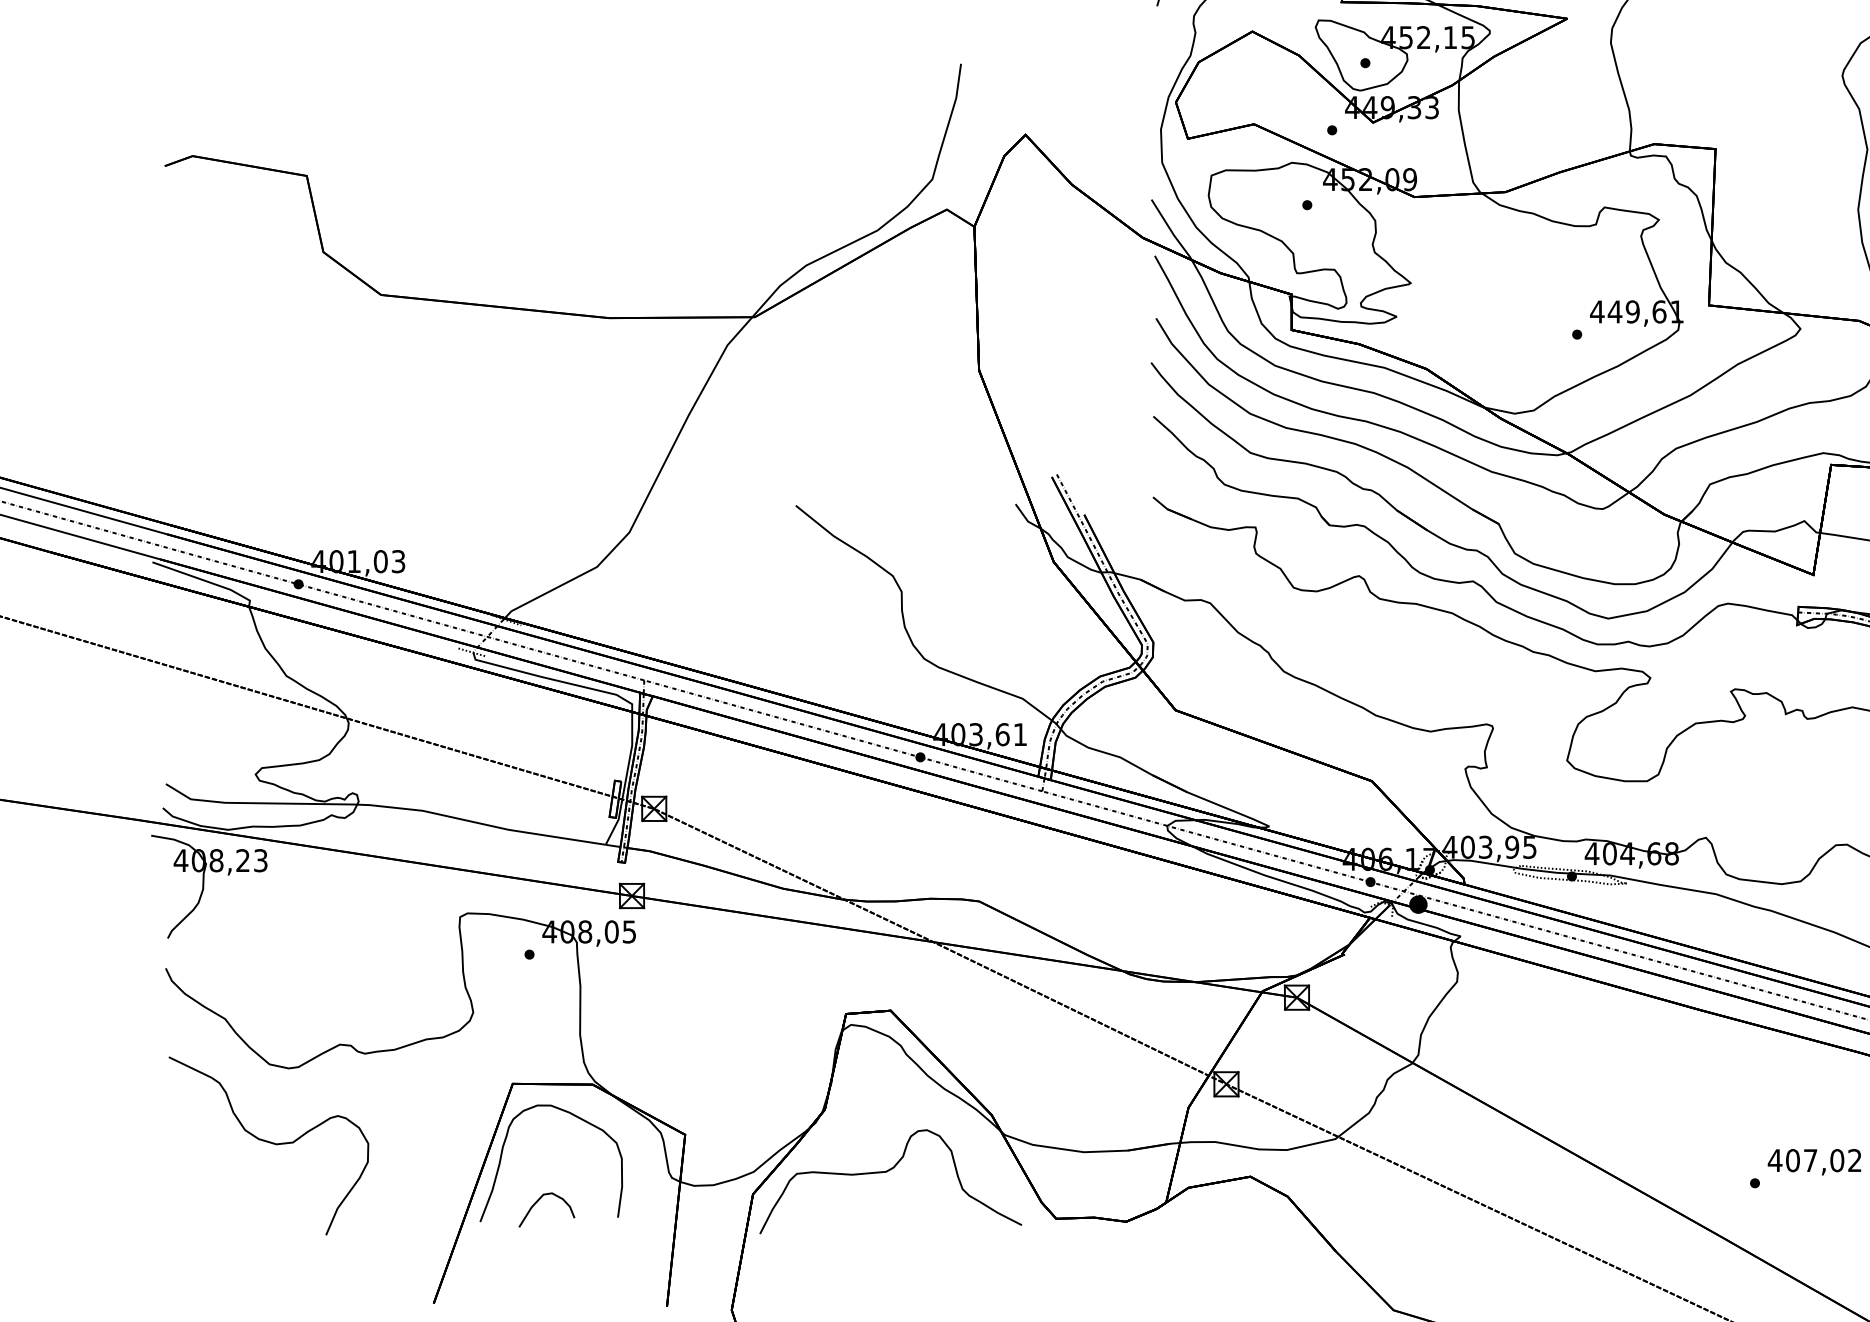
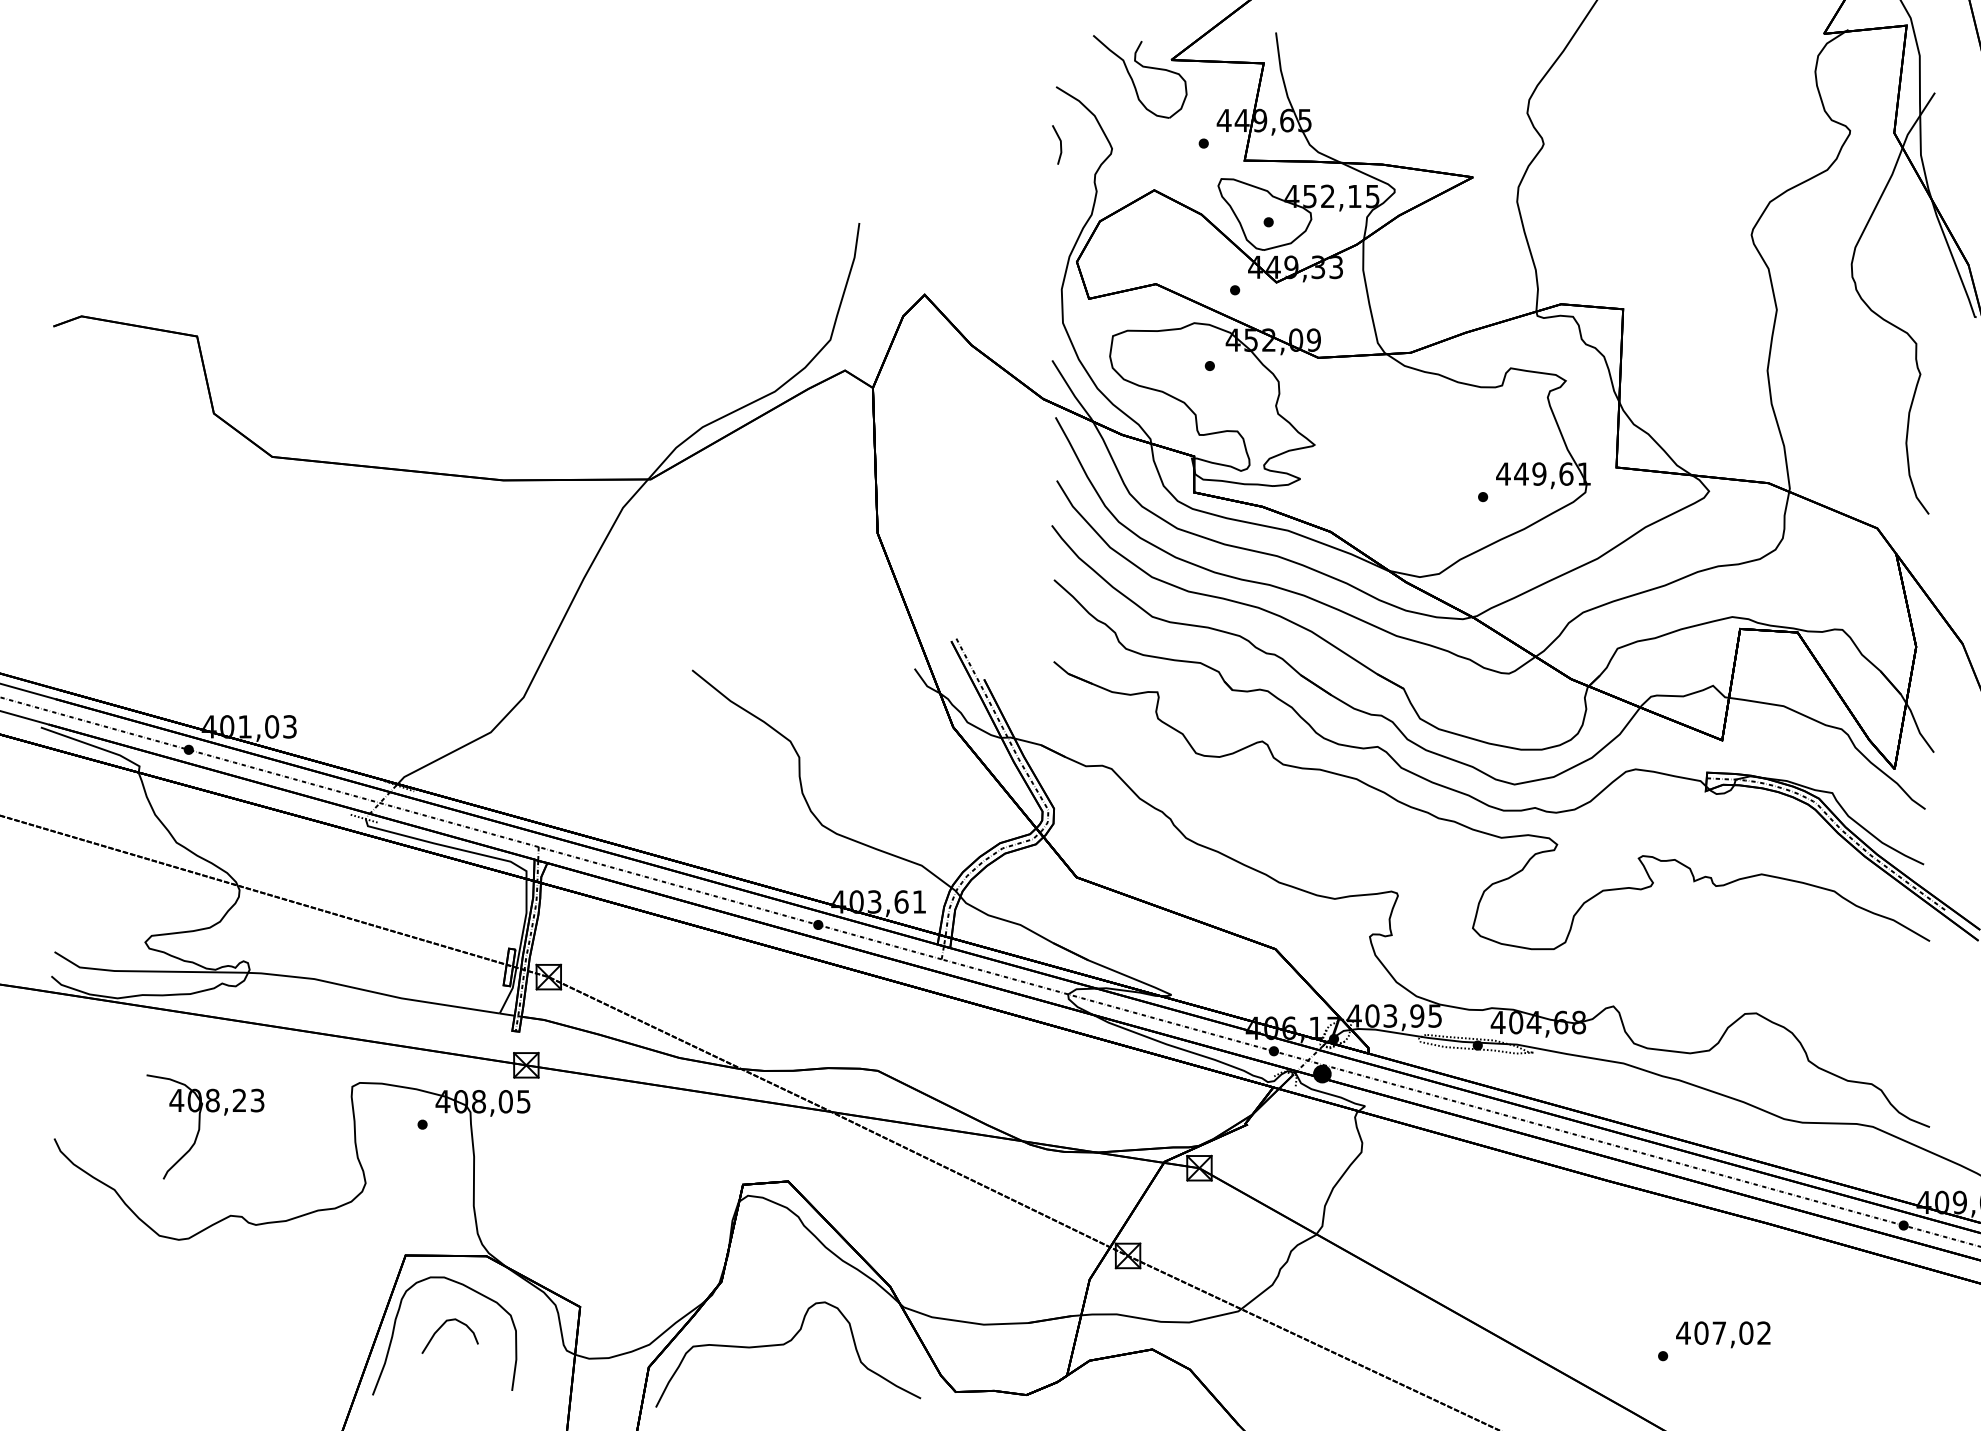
part: (209, 886) -> (205, 1126), moved
curve: (268, 1143) -> (158, 1315), removed
curve: (538, 1201) -> (441, 1327), moved

